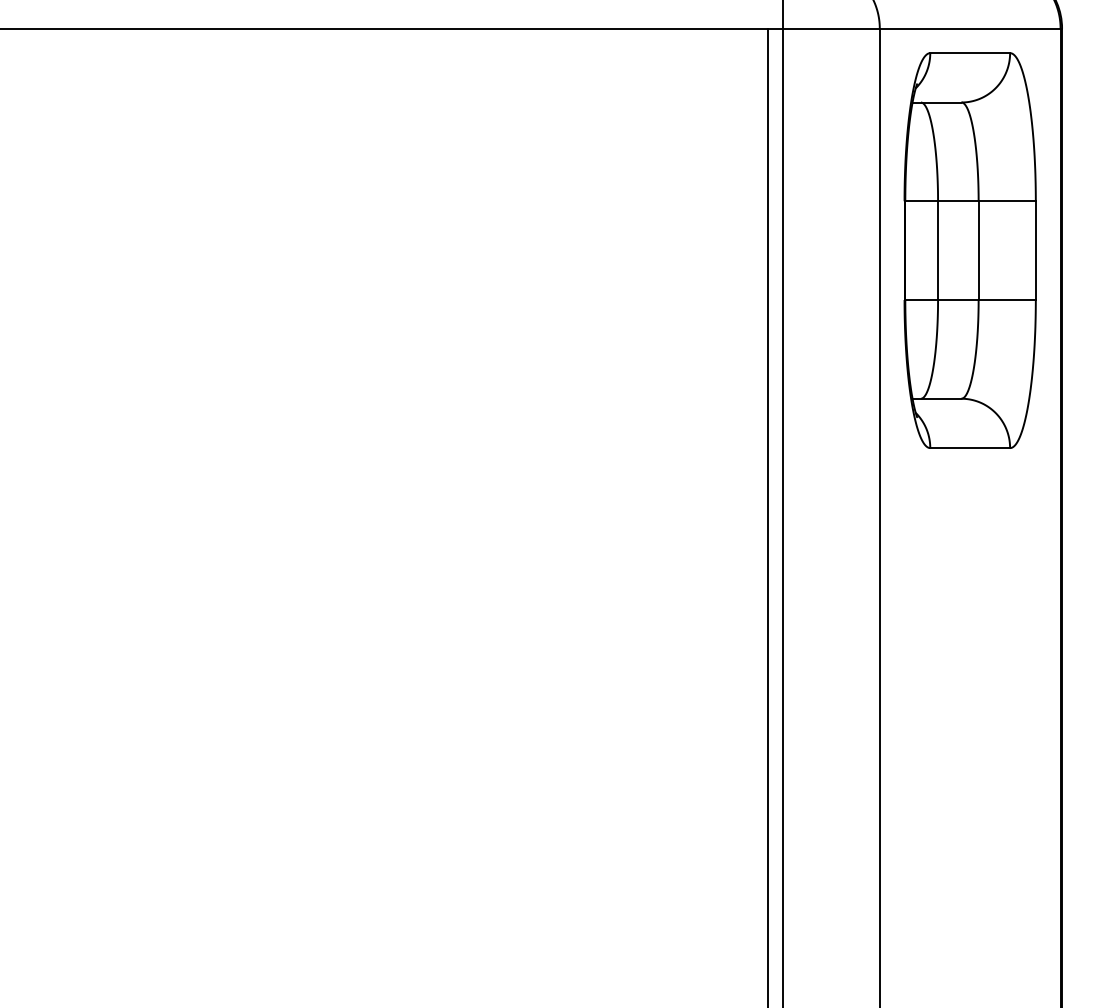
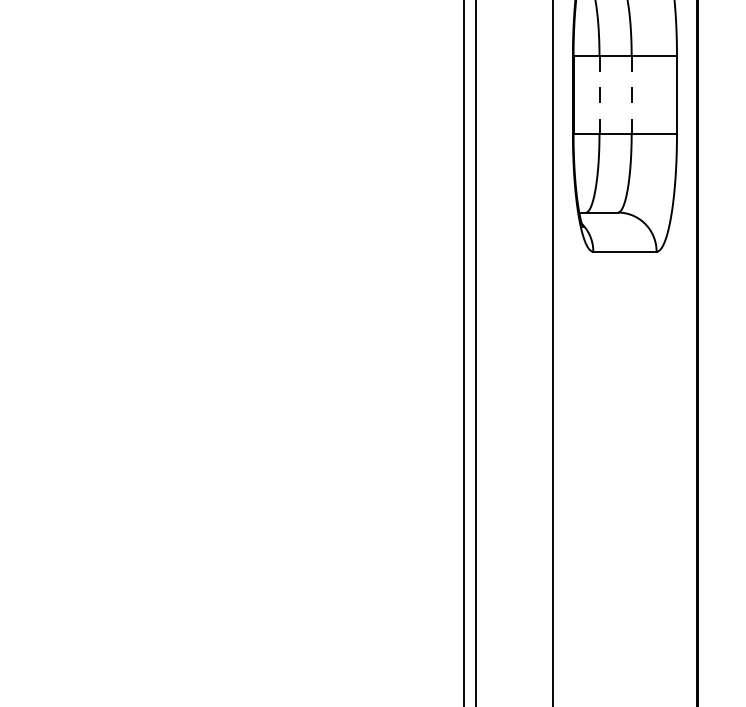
line: (938, 250) -> (599, 95), solid -> dashed
line: (978, 251) -> (631, 95), solid -> dashed

